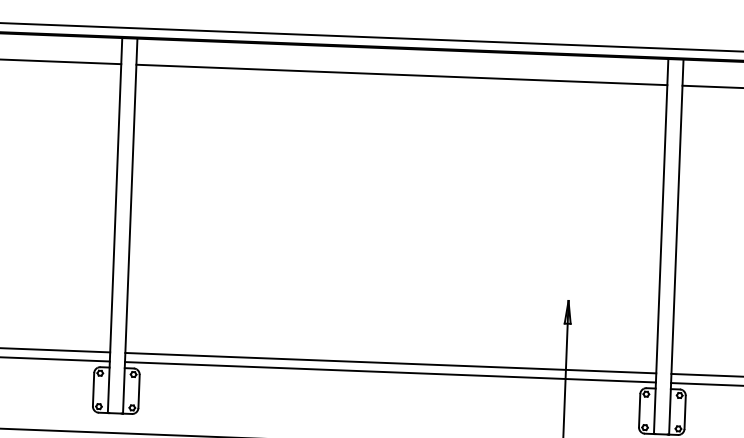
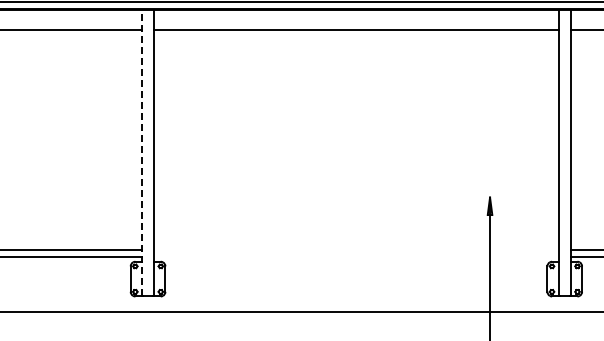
line: (115, 224) -> (142, 152), solid -> dashed
line: (389, 363) -> (355, 250), removed
line: (389, 372) -> (355, 257), removed

